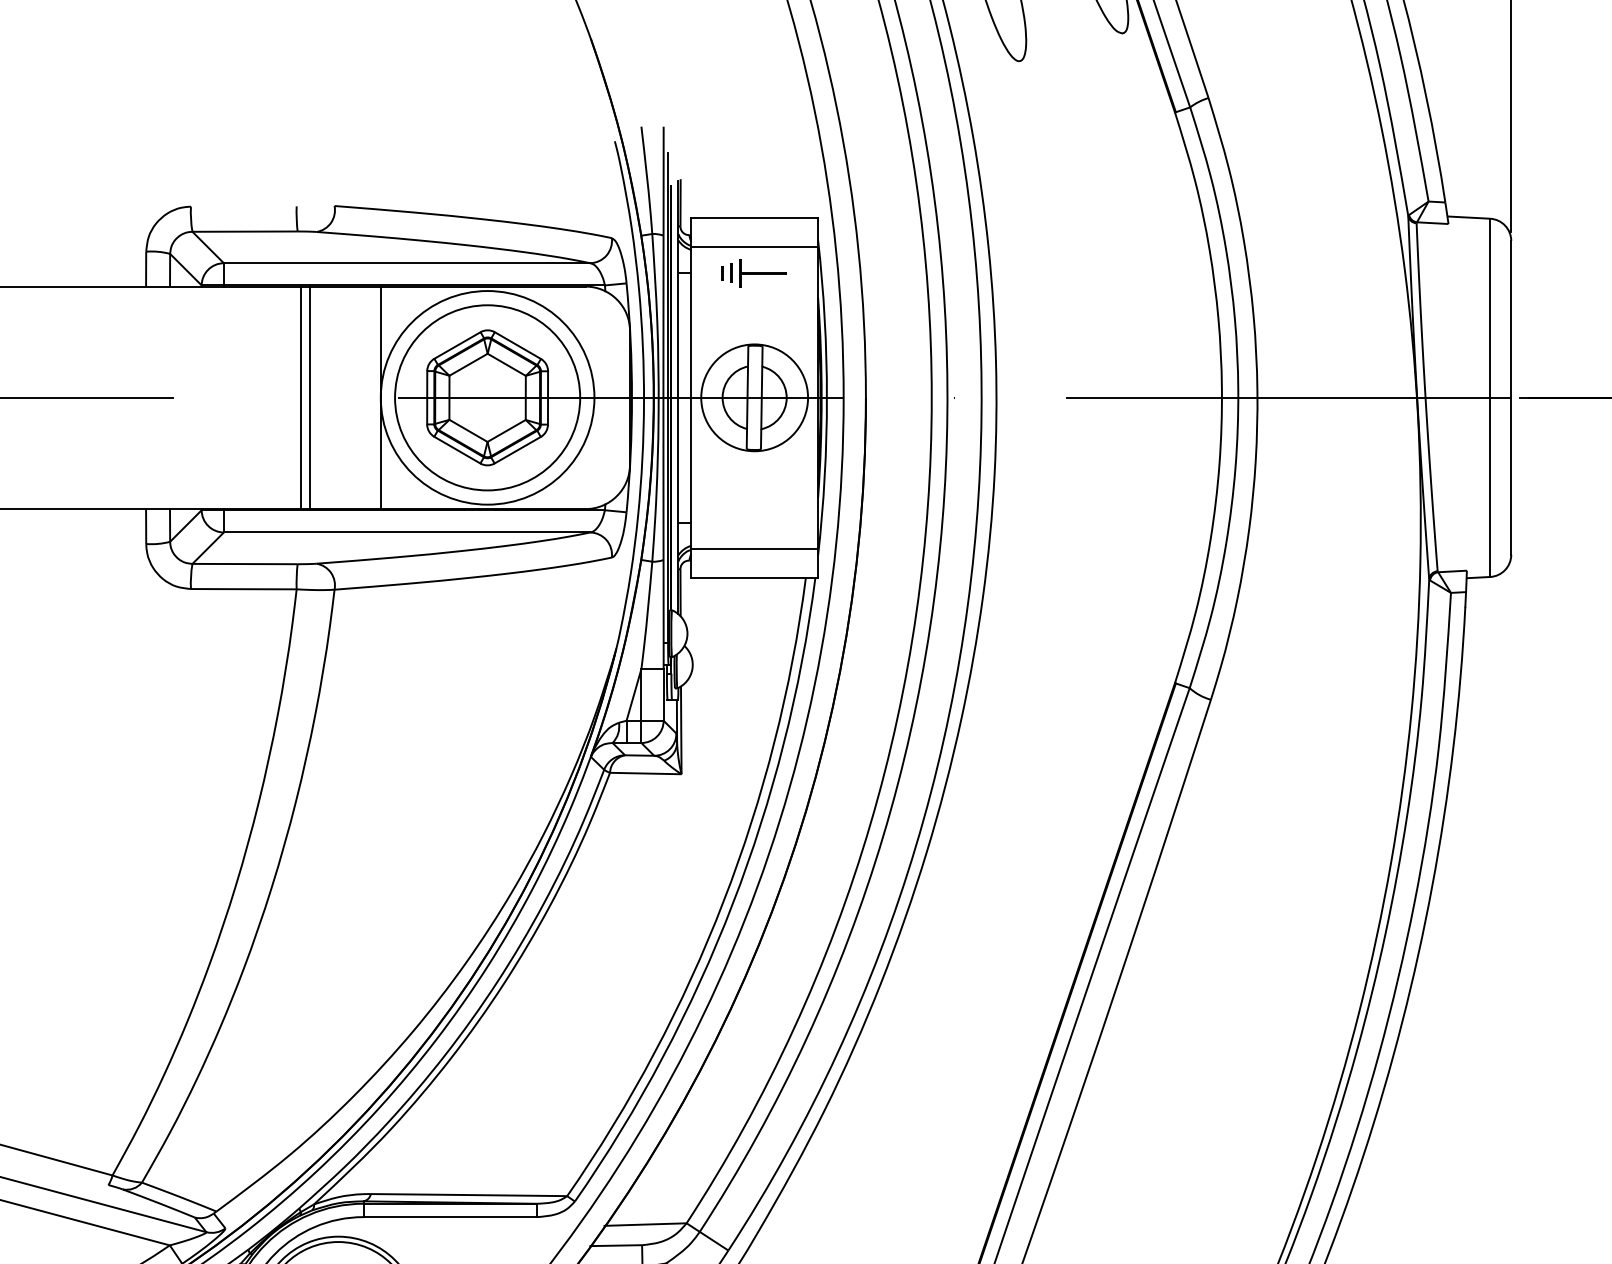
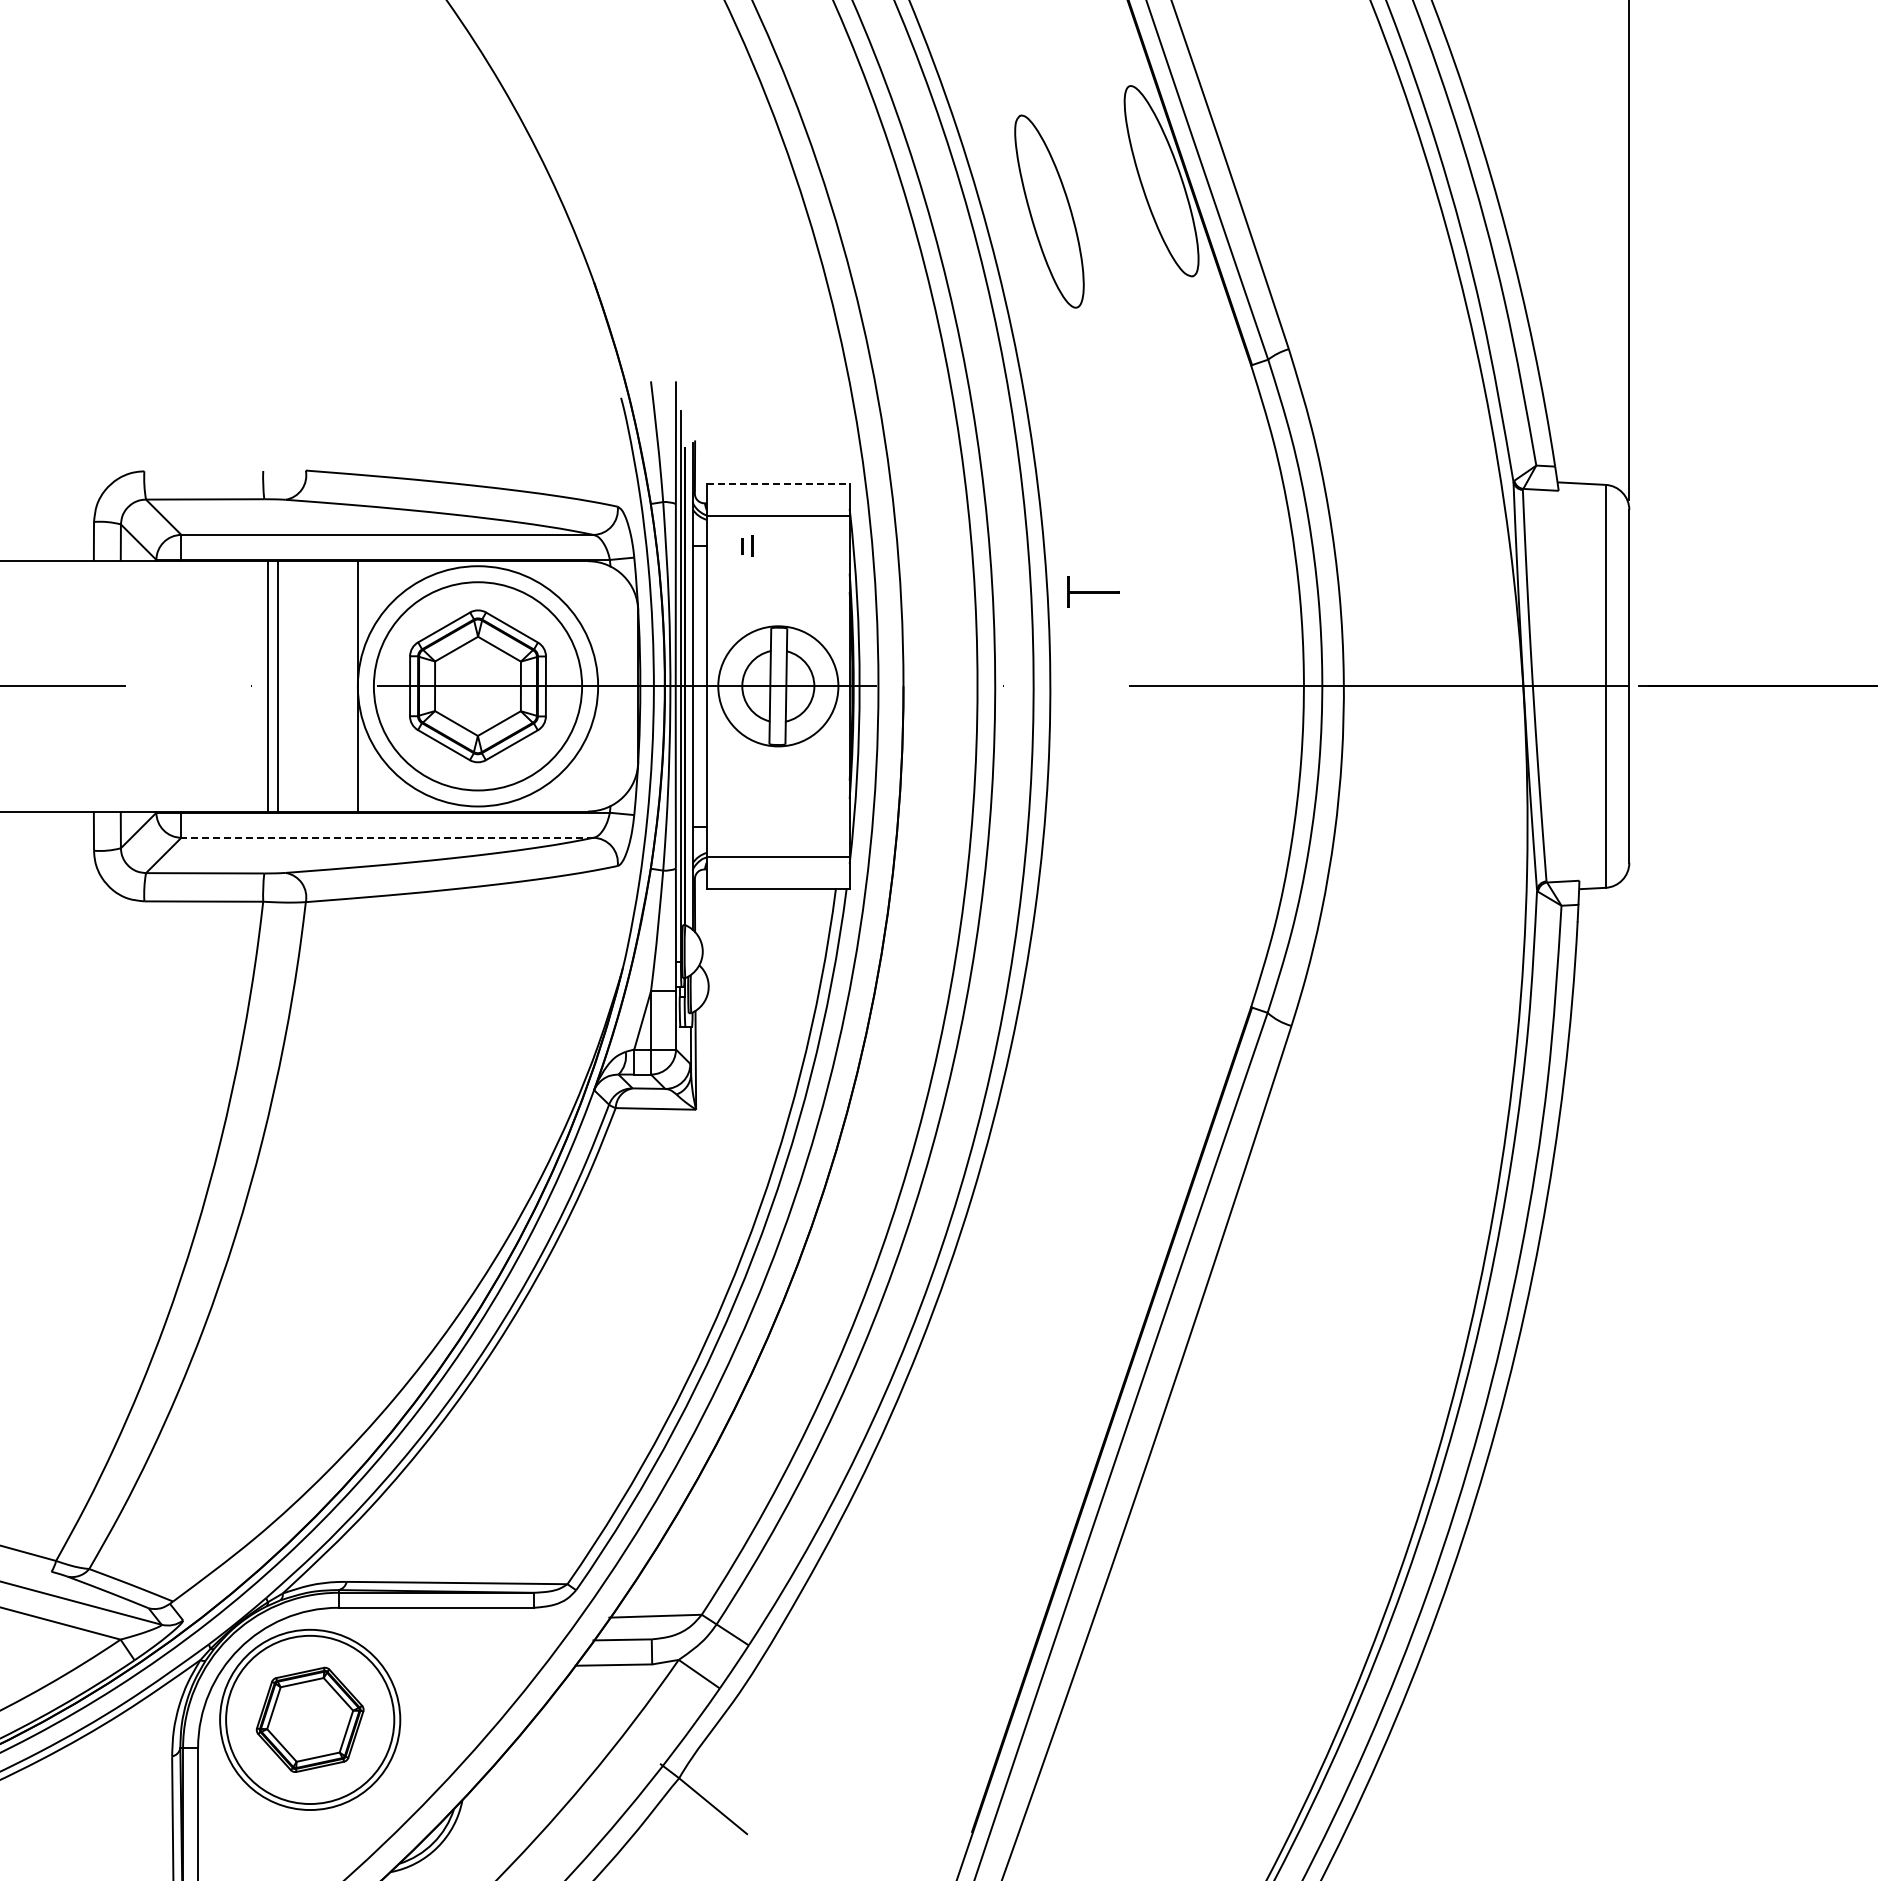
line: (754, 218) -> (778, 484), solid -> dashed
part: (762, 272) -> (1093, 591), moved
line: (406, 532) -> (386, 837), solid -> dashed

